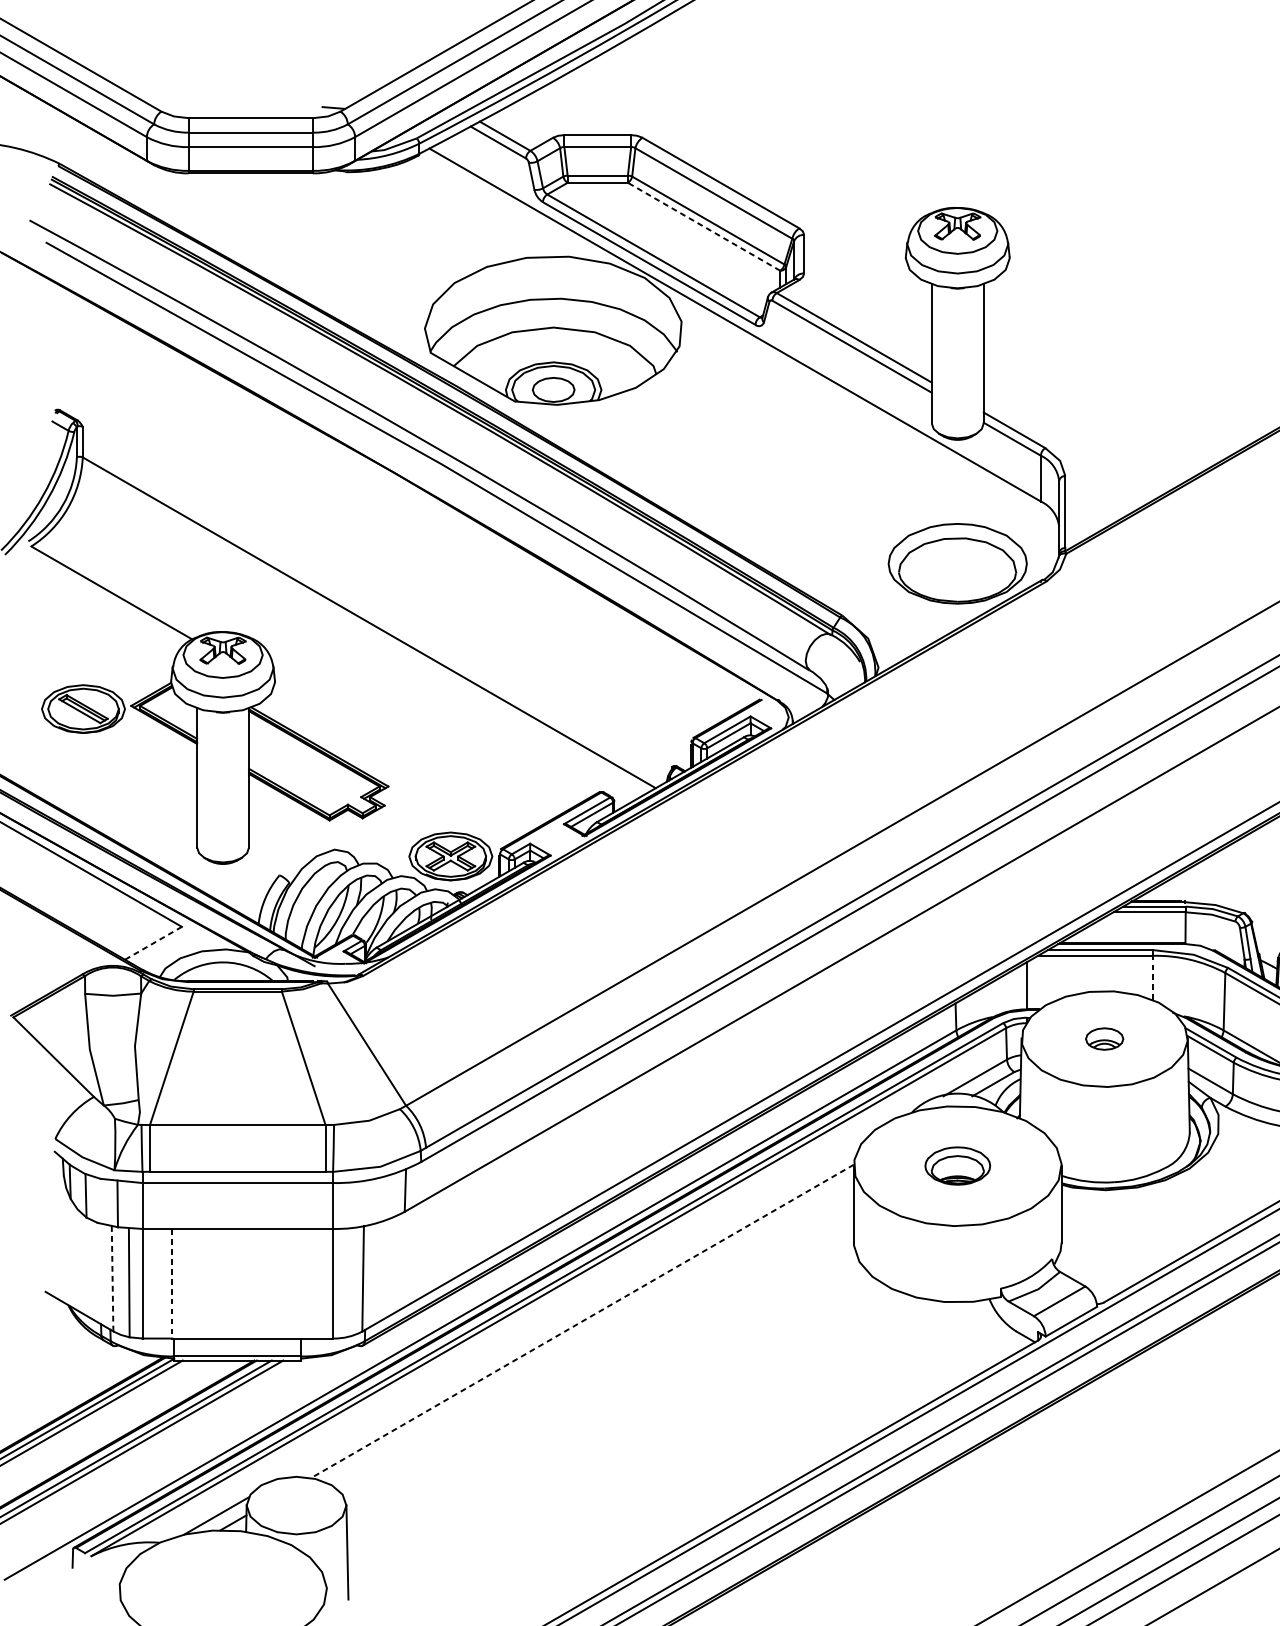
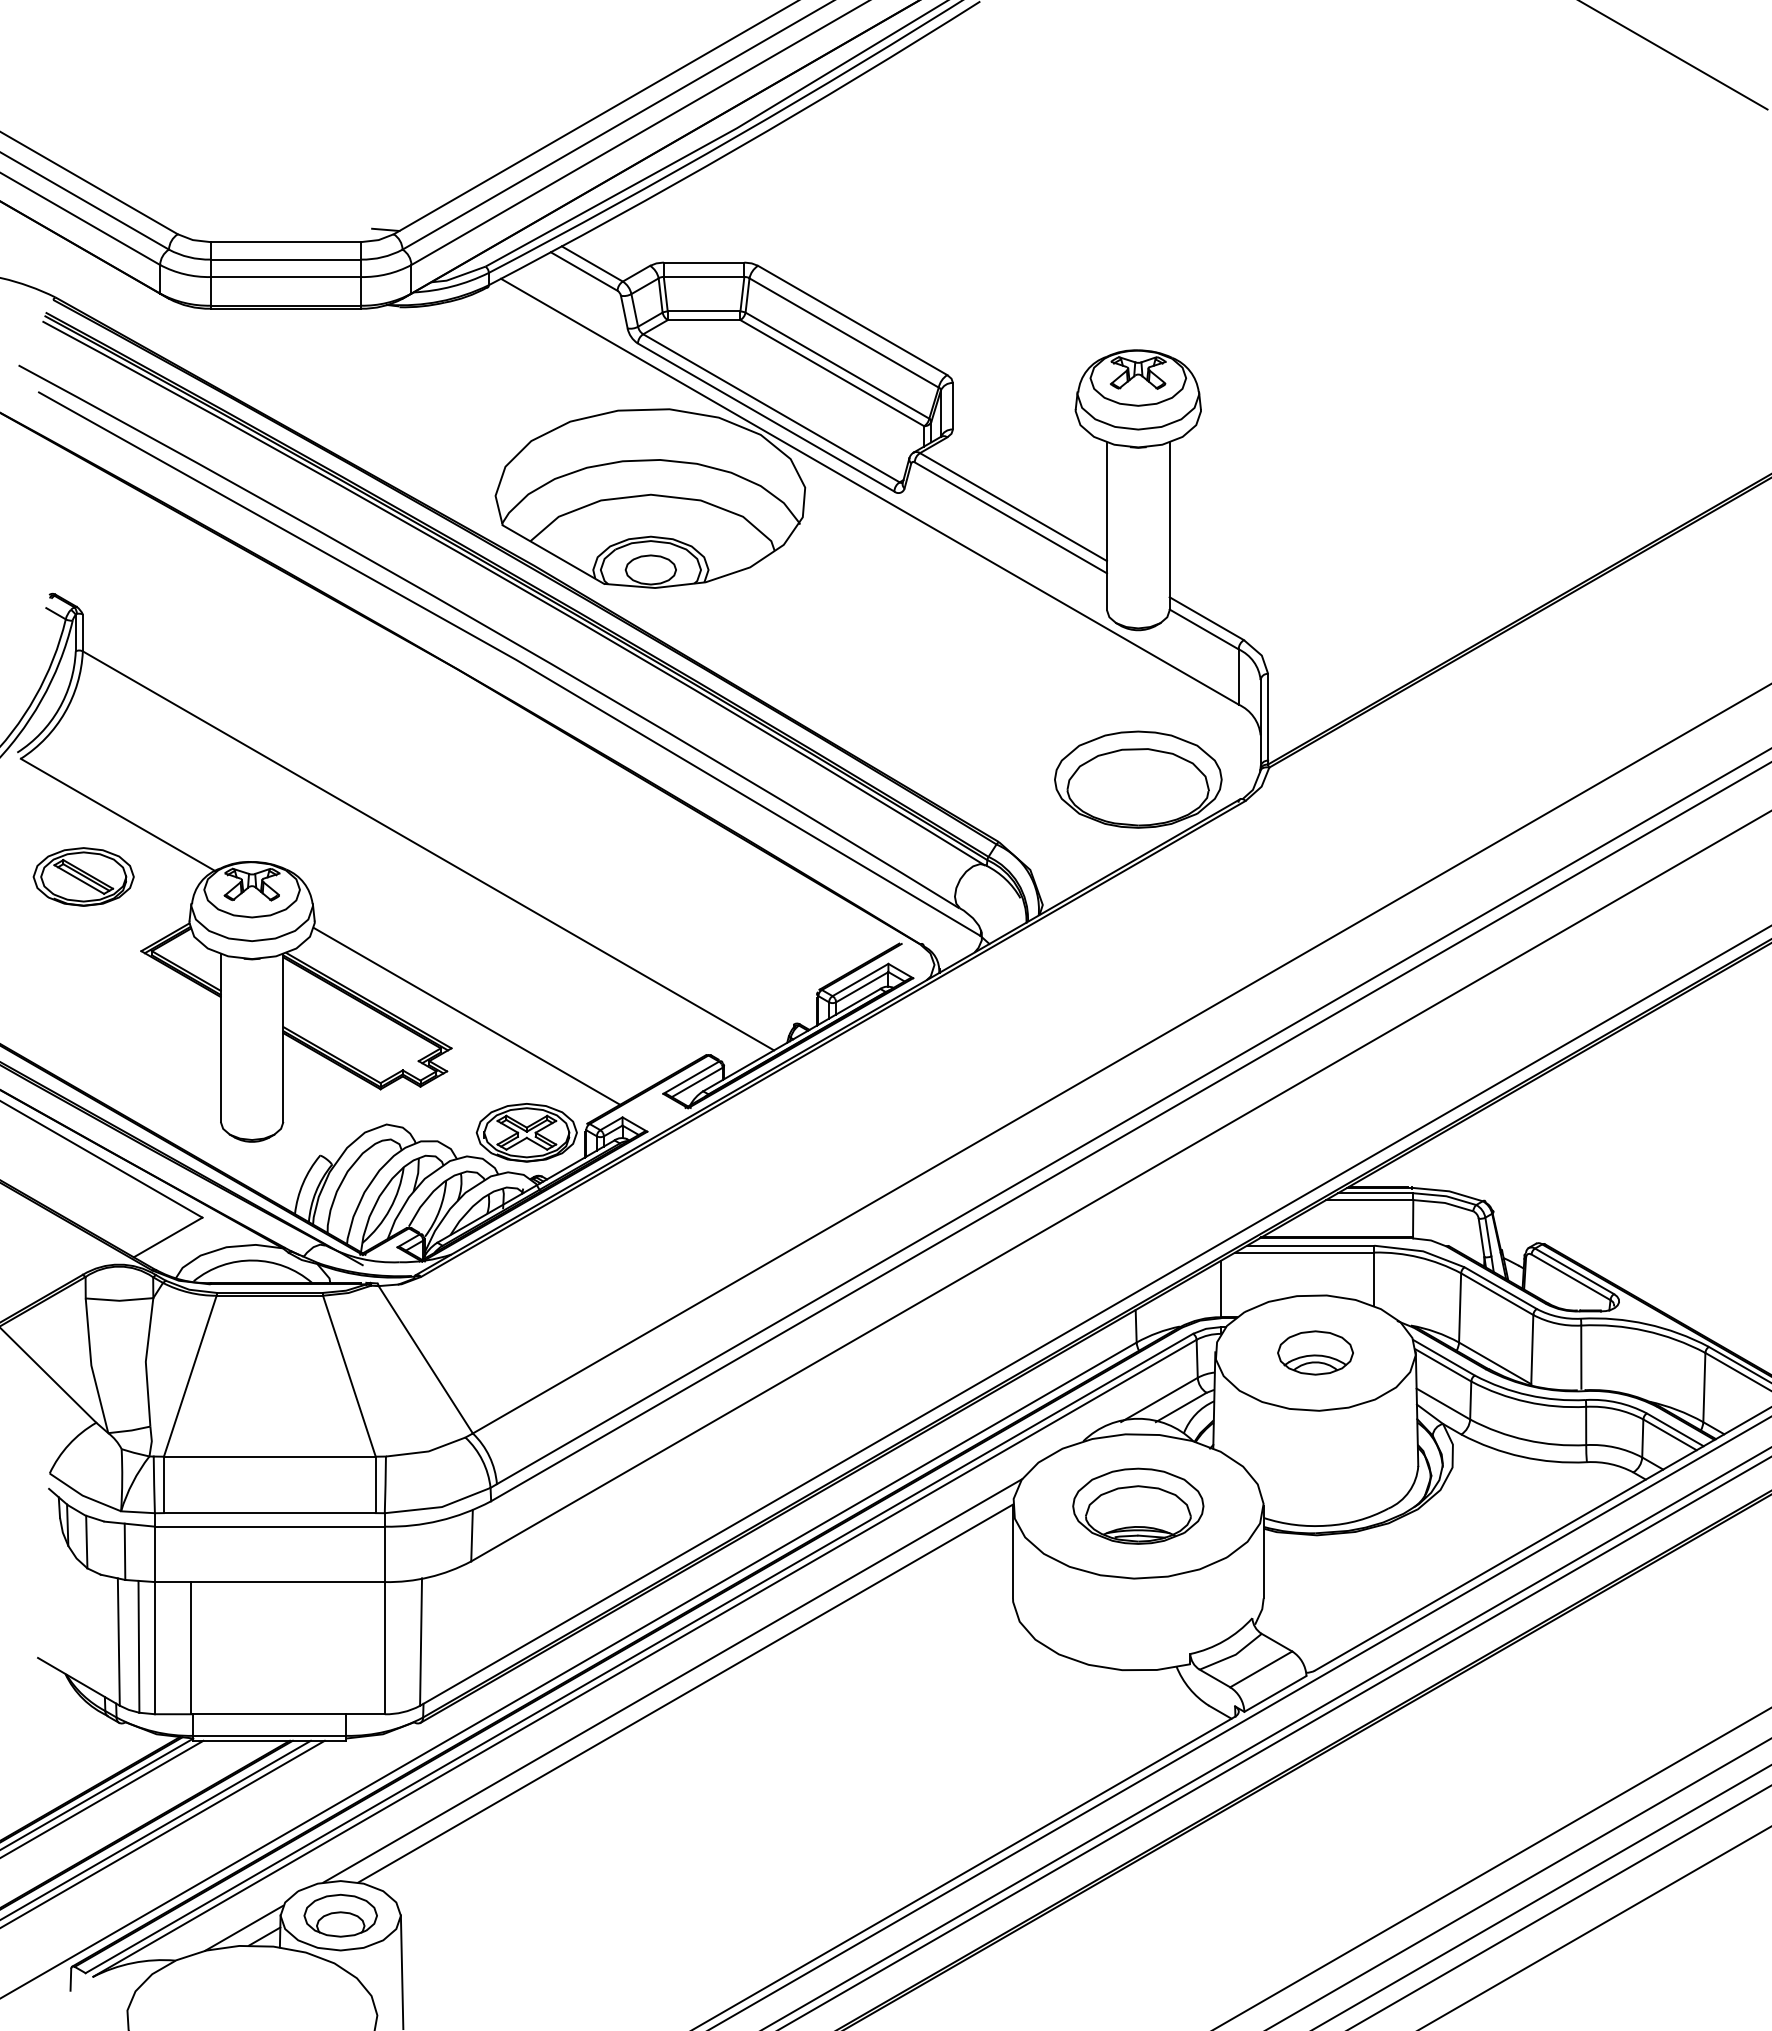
line: (703, 226) -> (831, 372), dashed -> solid
part: (83, 708) -> (83, 876), moved
line: (401, 760) -> (467, 1016), added
line: (153, 943) -> (168, 1237), dashed -> solid
line: (1153, 978) -> (1374, 1279), dashed -> solid
part: (1104, 1038) -> (1315, 1352), size x1.67
part: (957, 1165) -> (1138, 1505), size x1.67
line: (112, 1279) -> (118, 1642), dashed -> solid
line: (172, 1284) -> (191, 1648), dashed -> solid
line: (571, 1310) -> (672, 1680), added
line: (582, 1321) -> (685, 1693), dashed -> solid
part: (296, 1505) -> (340, 1915), added

